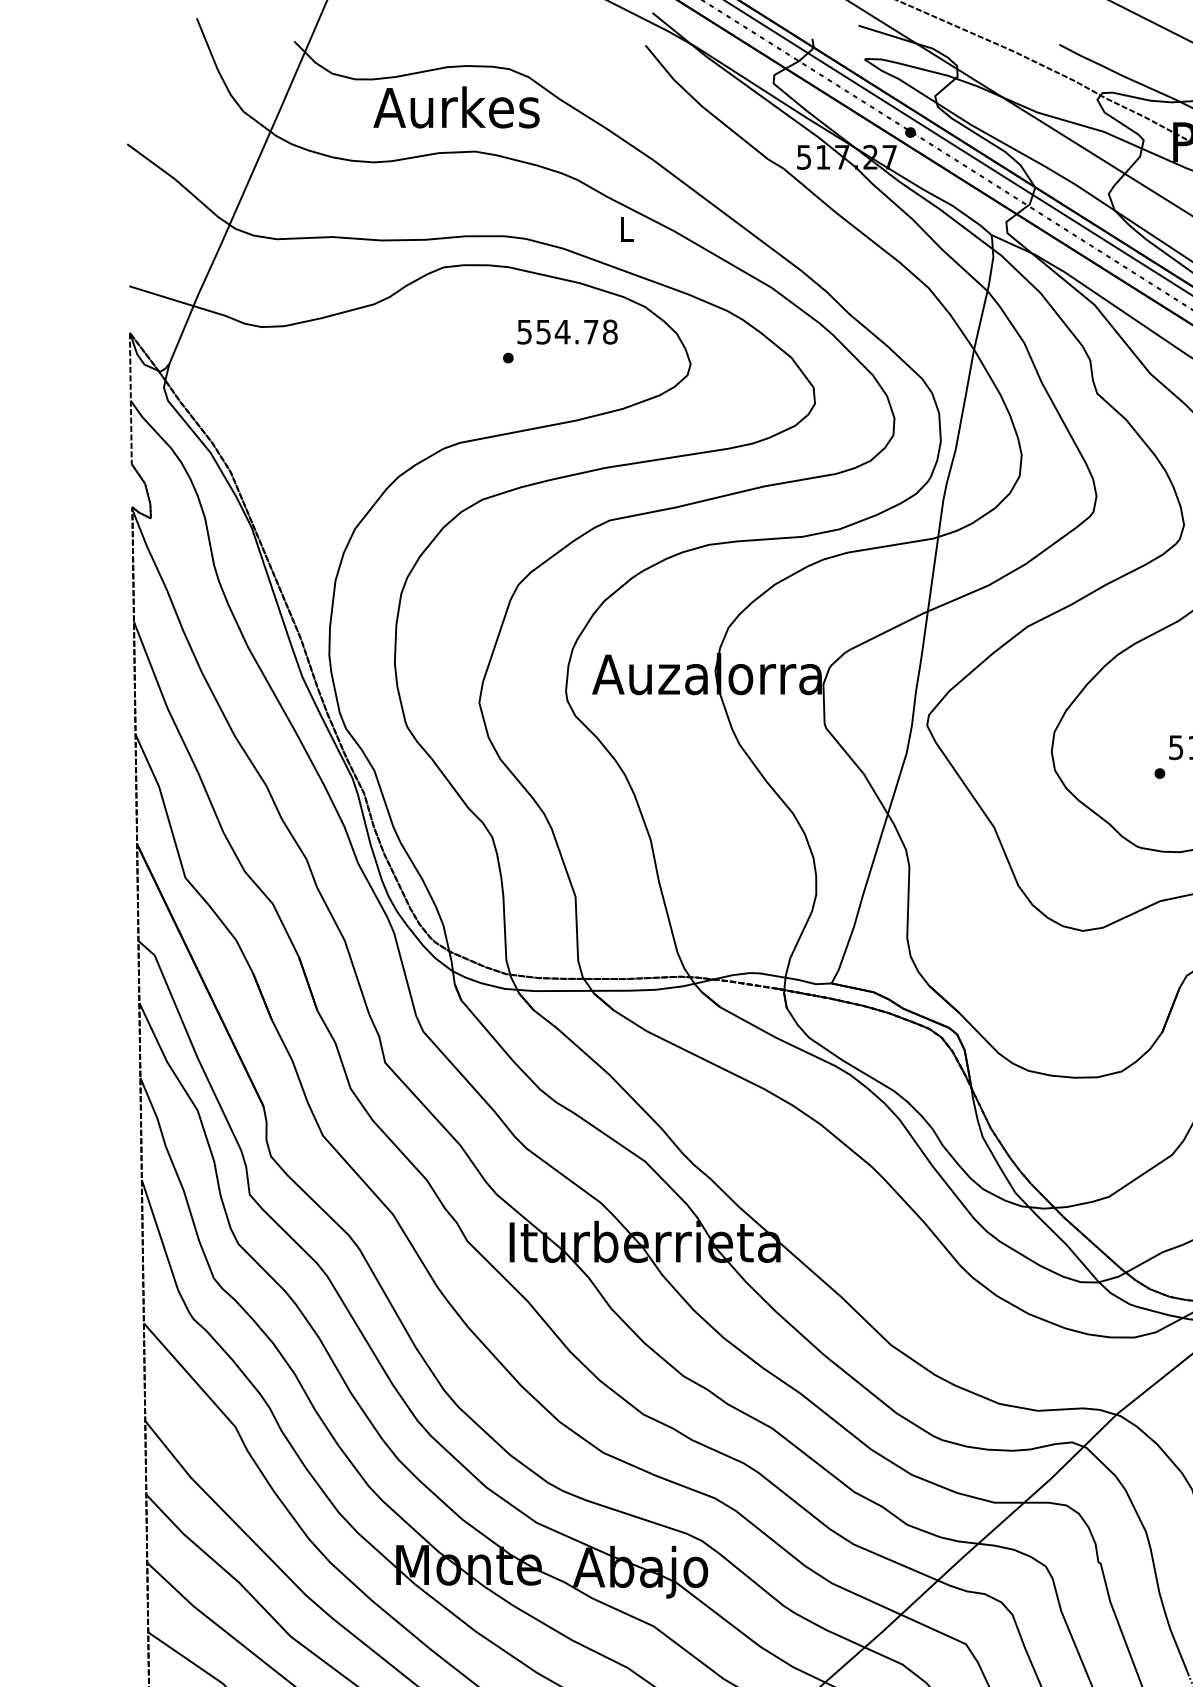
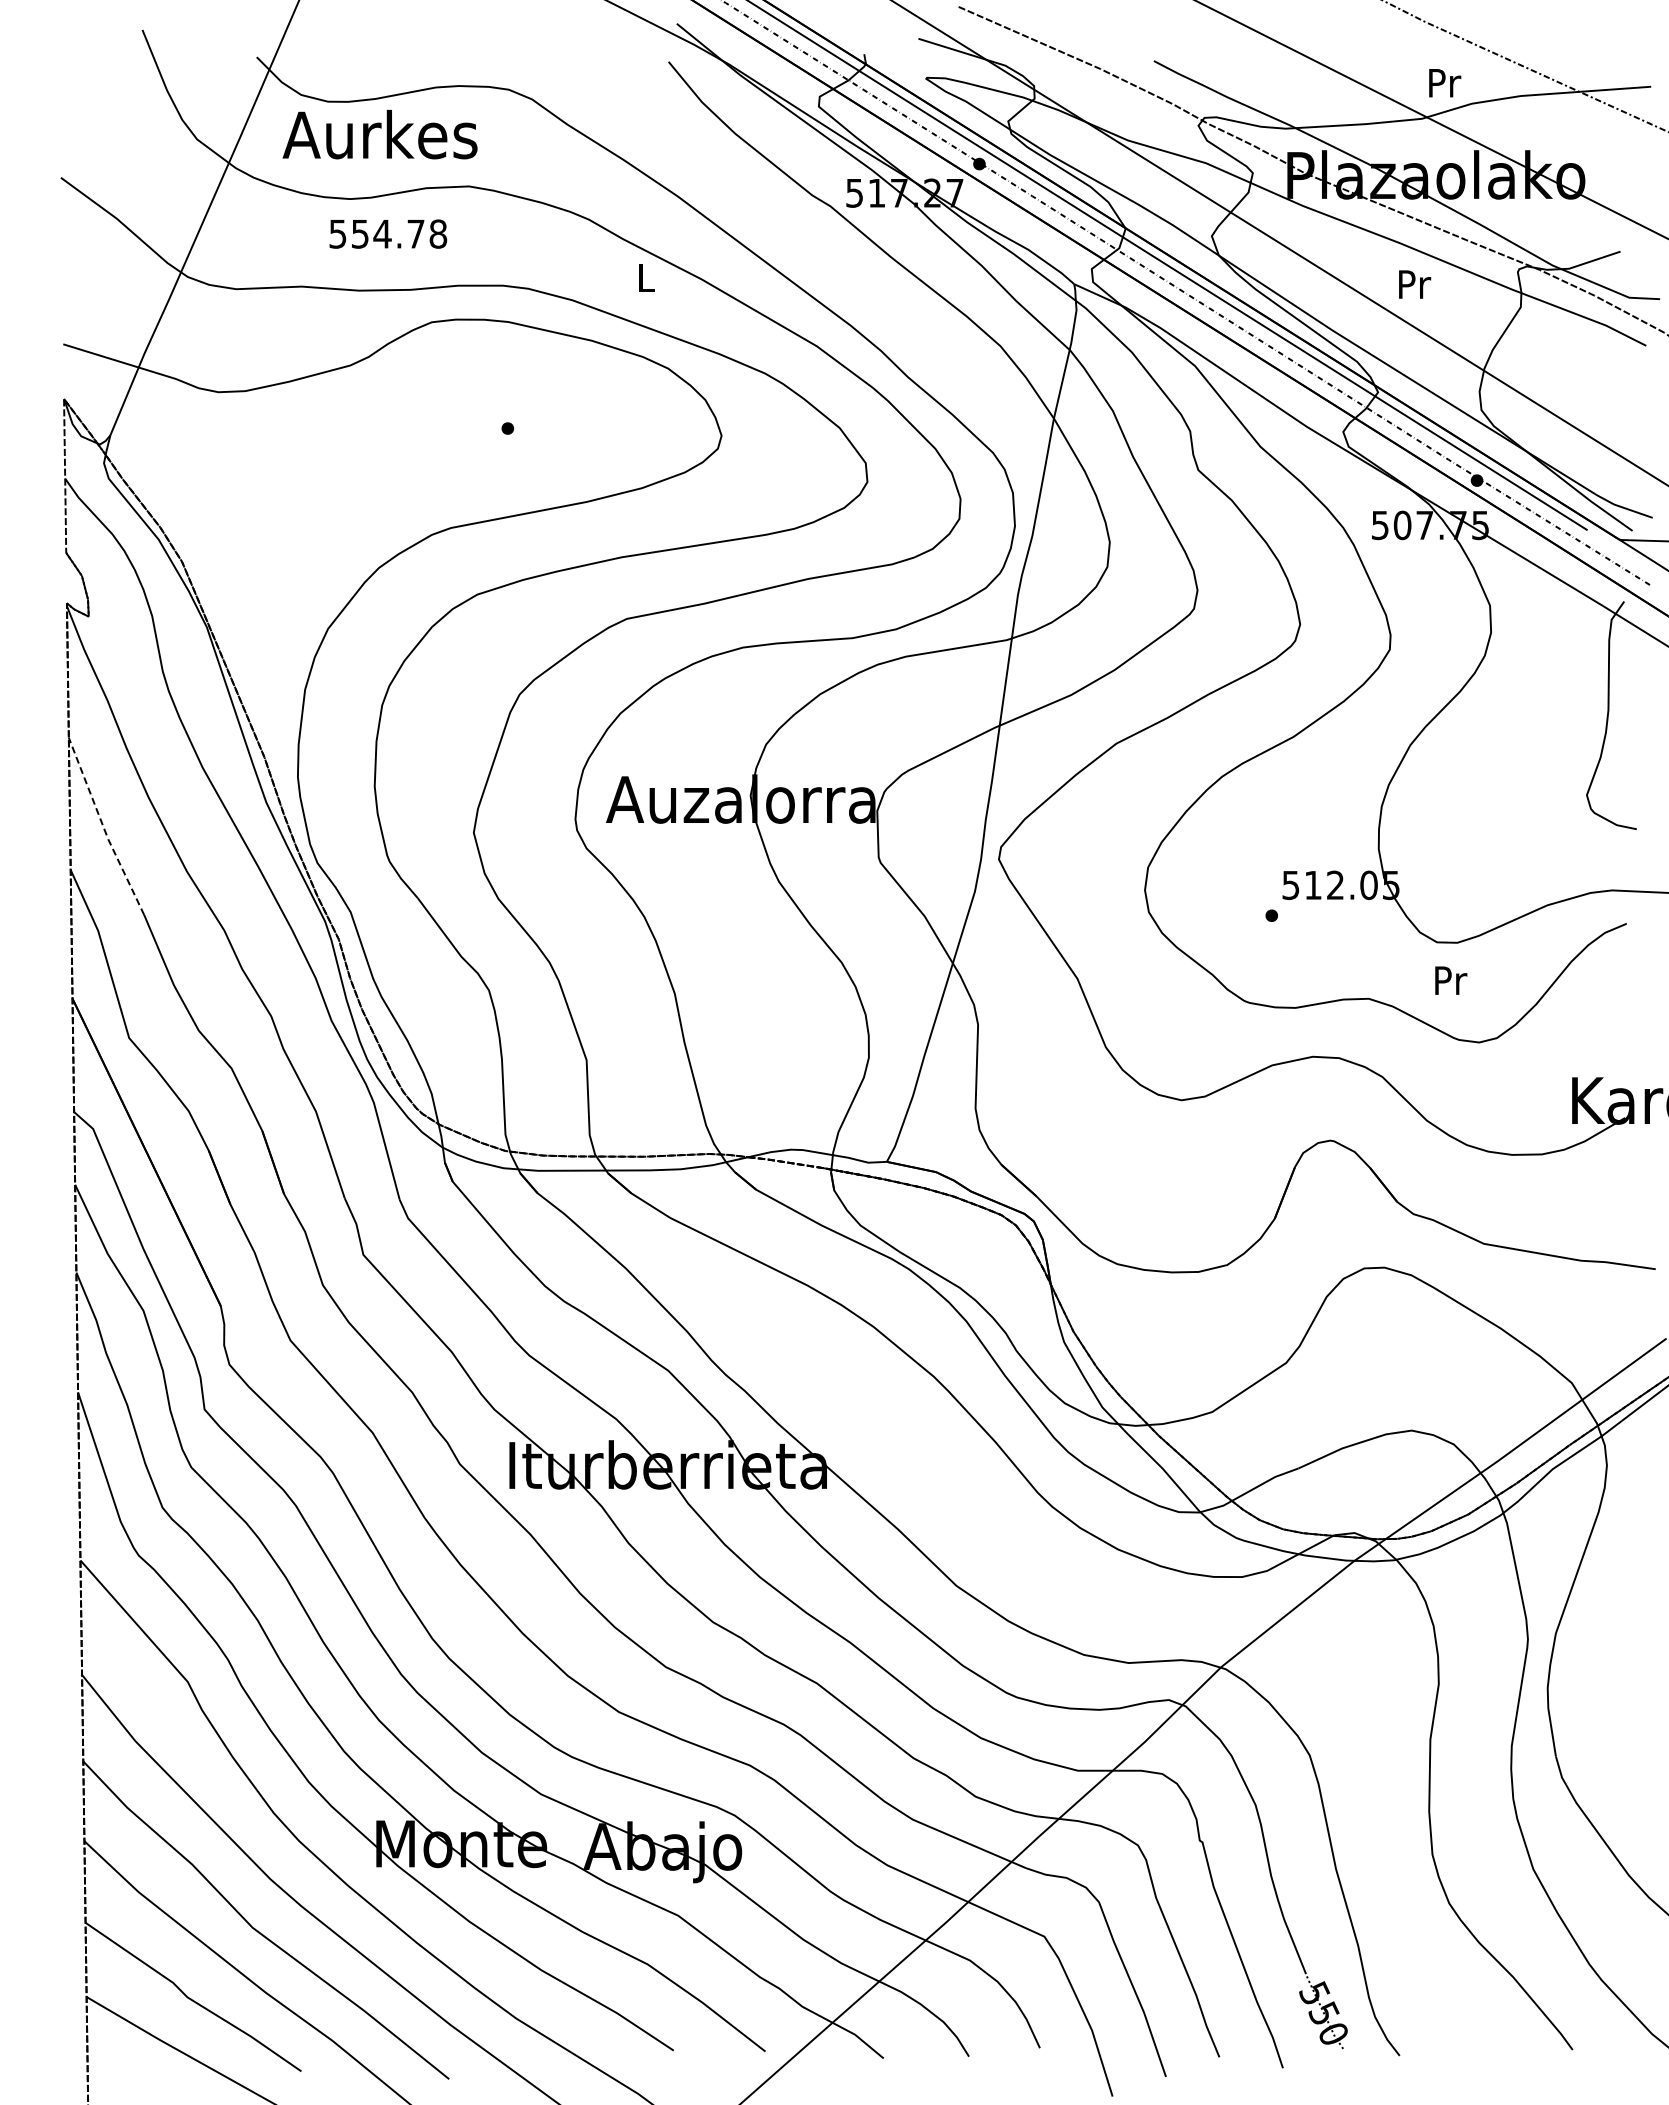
text: (456, 107) -> (379, 134), moved
text: (567, 331) -> (388, 233), moved
line: (163, 698) -> (103, 827), solid -> dashed

